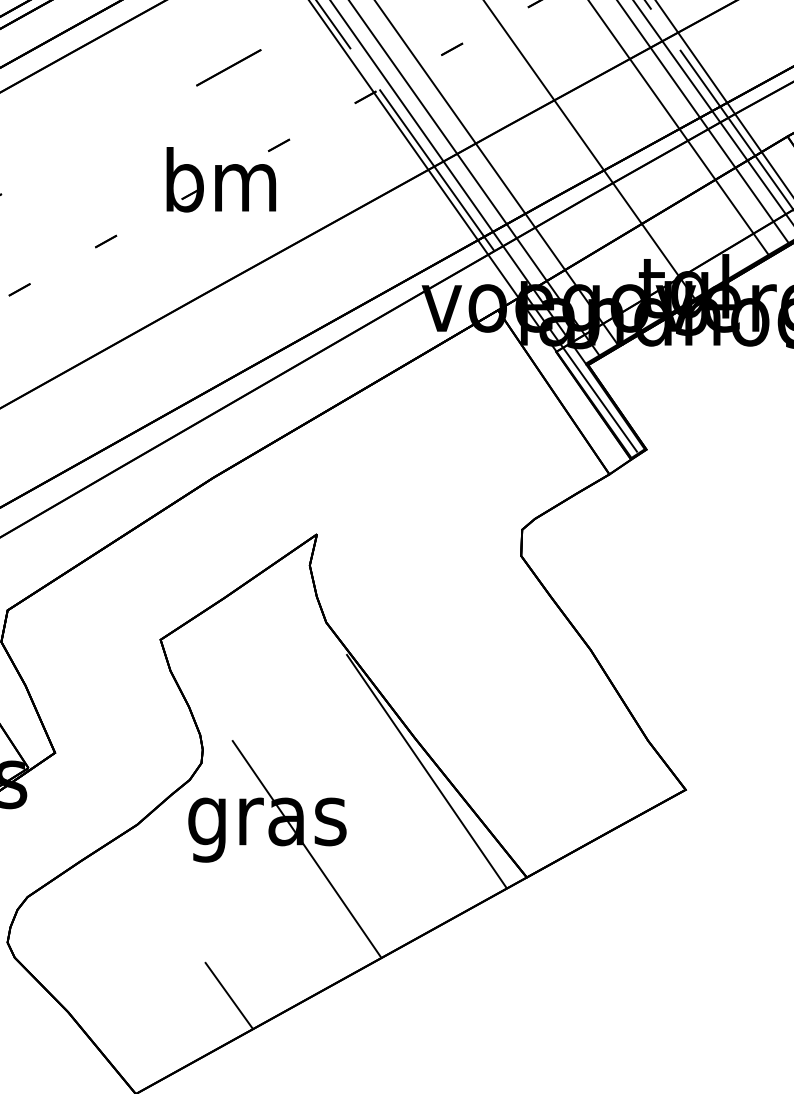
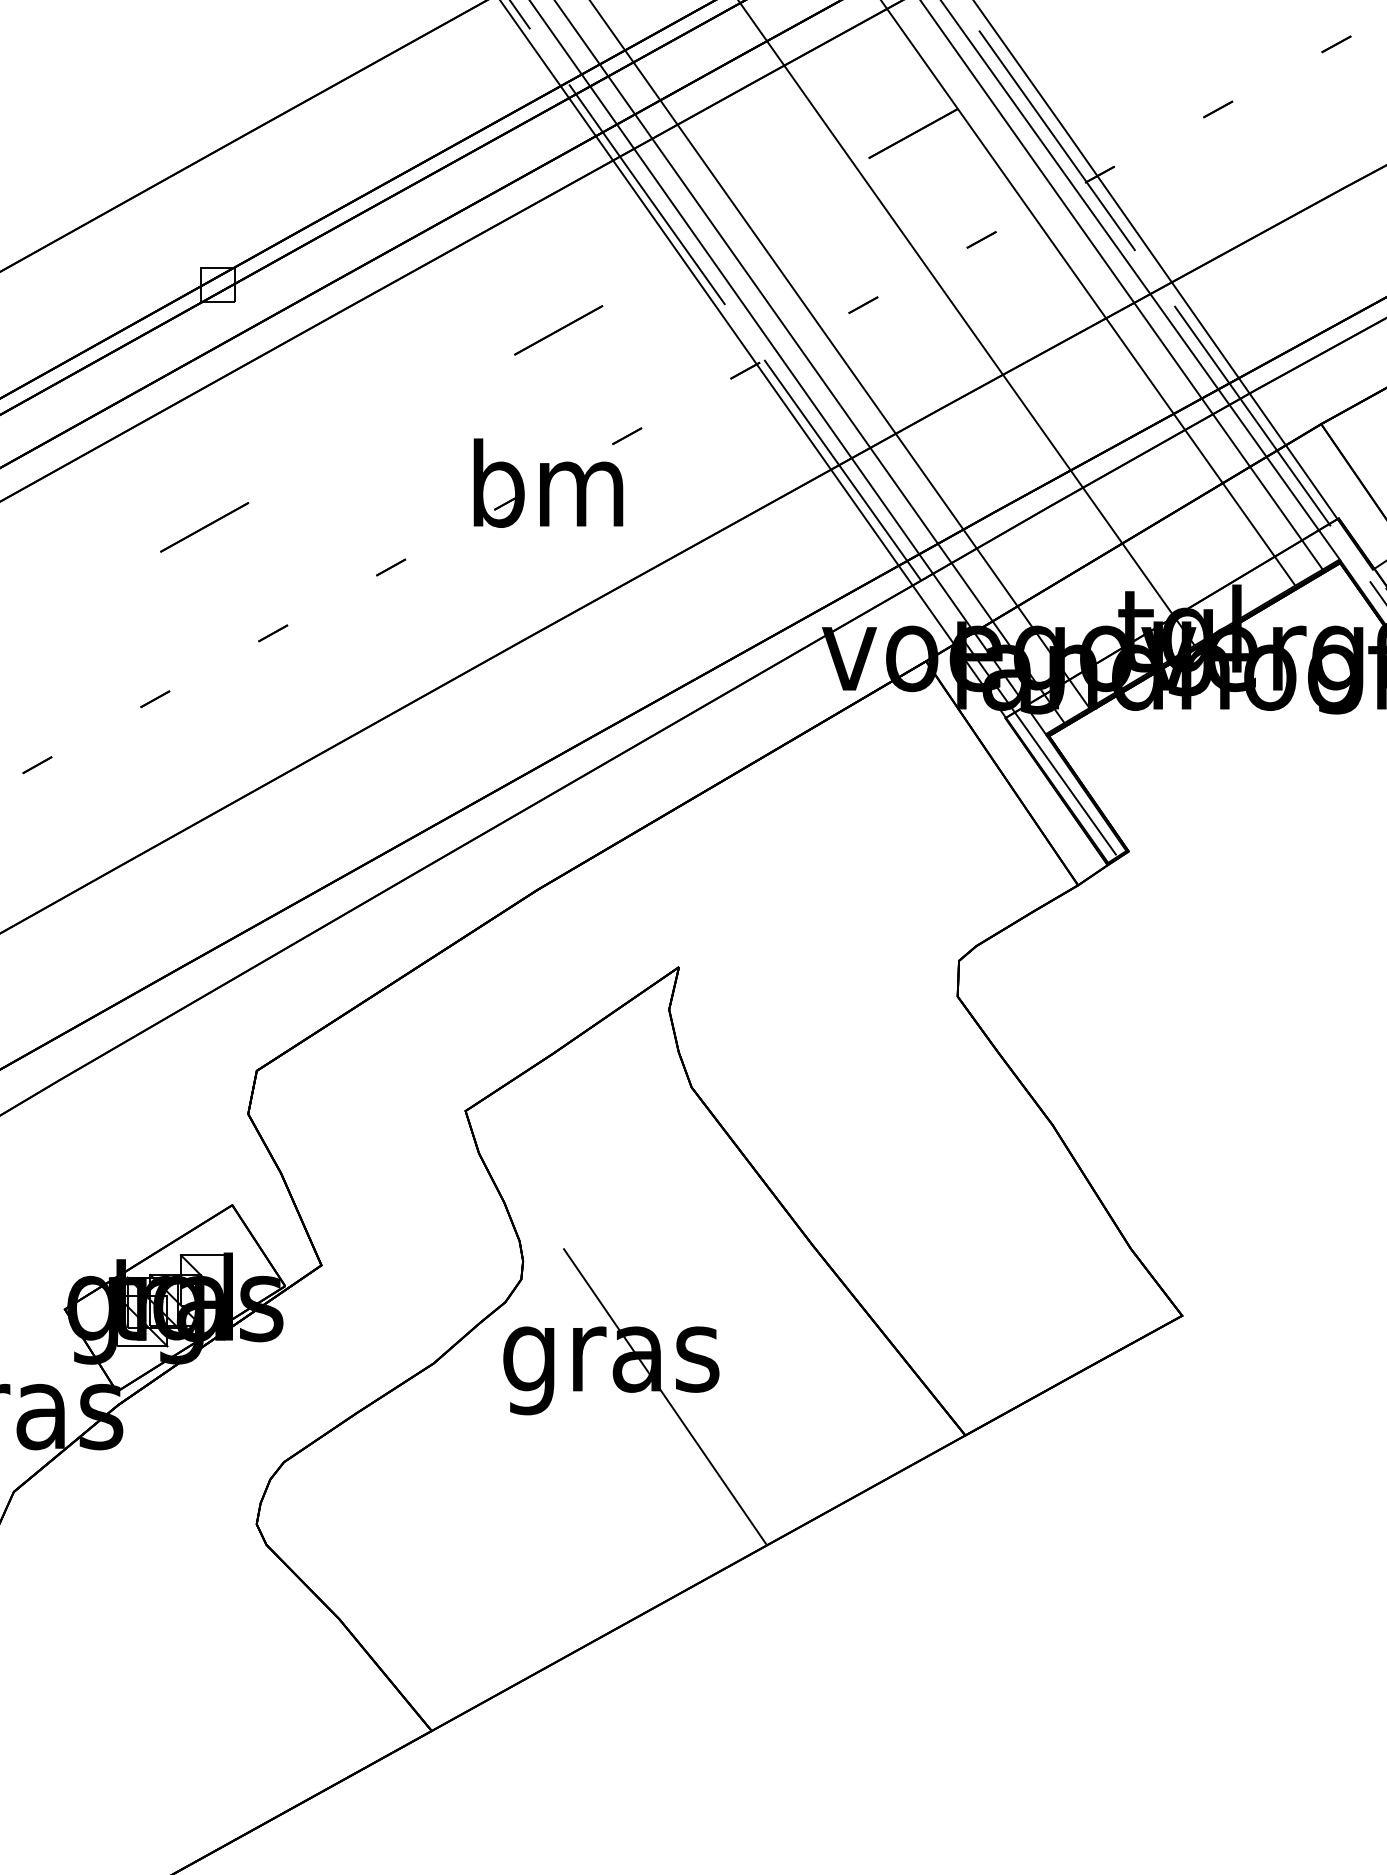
line: (426, 771) -> (828, 1290), removed
line: (228, 995) -> (558, 1596), removed

